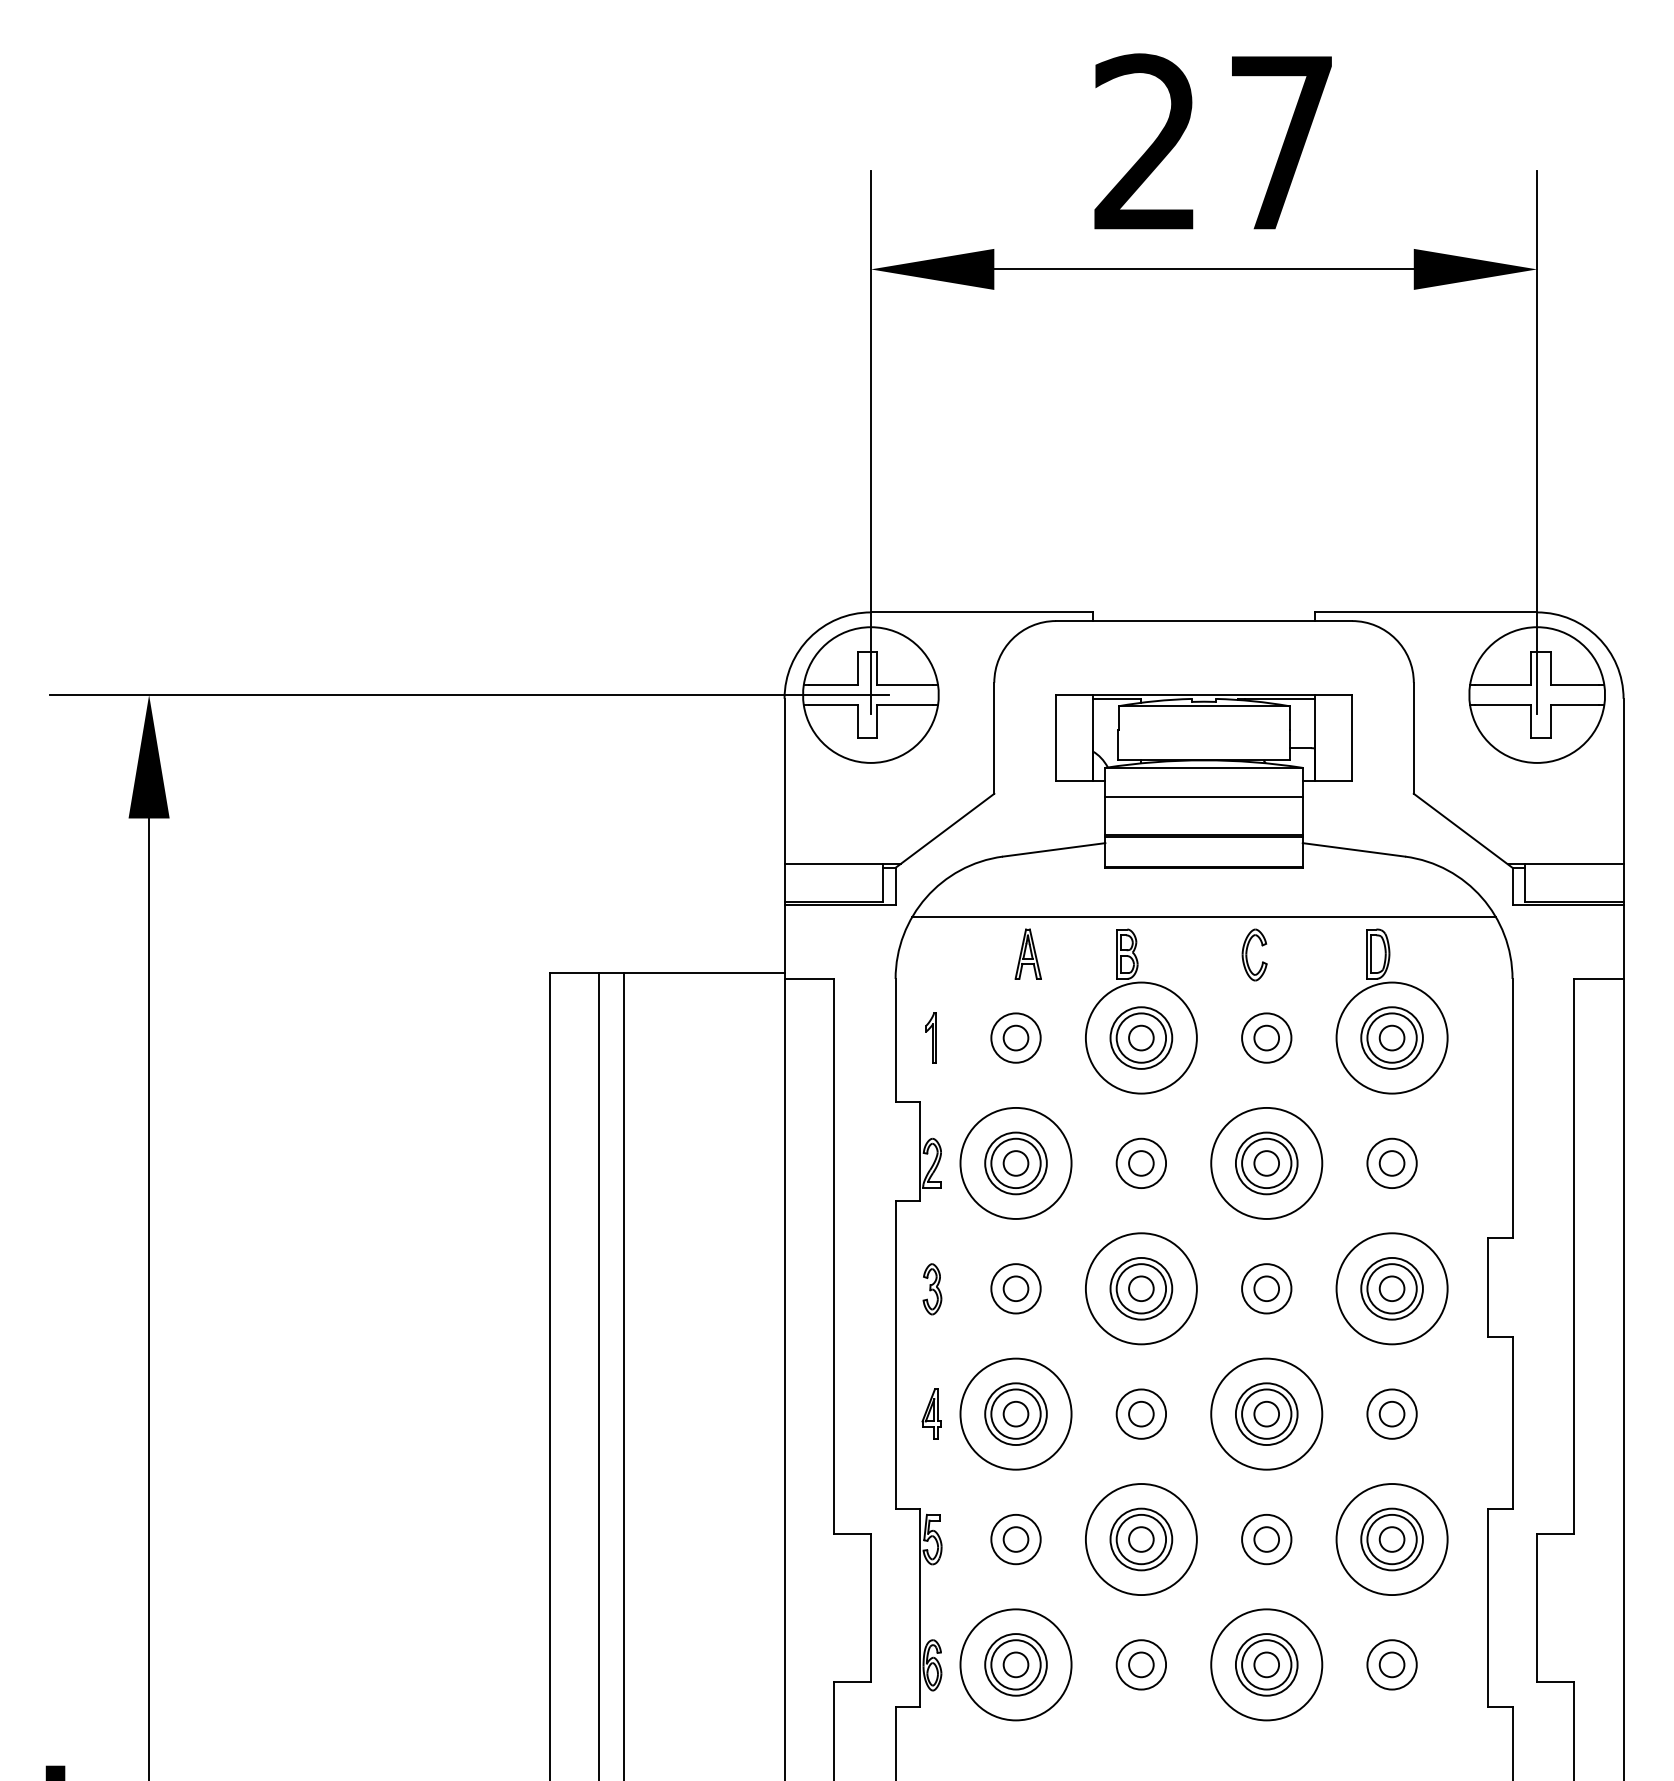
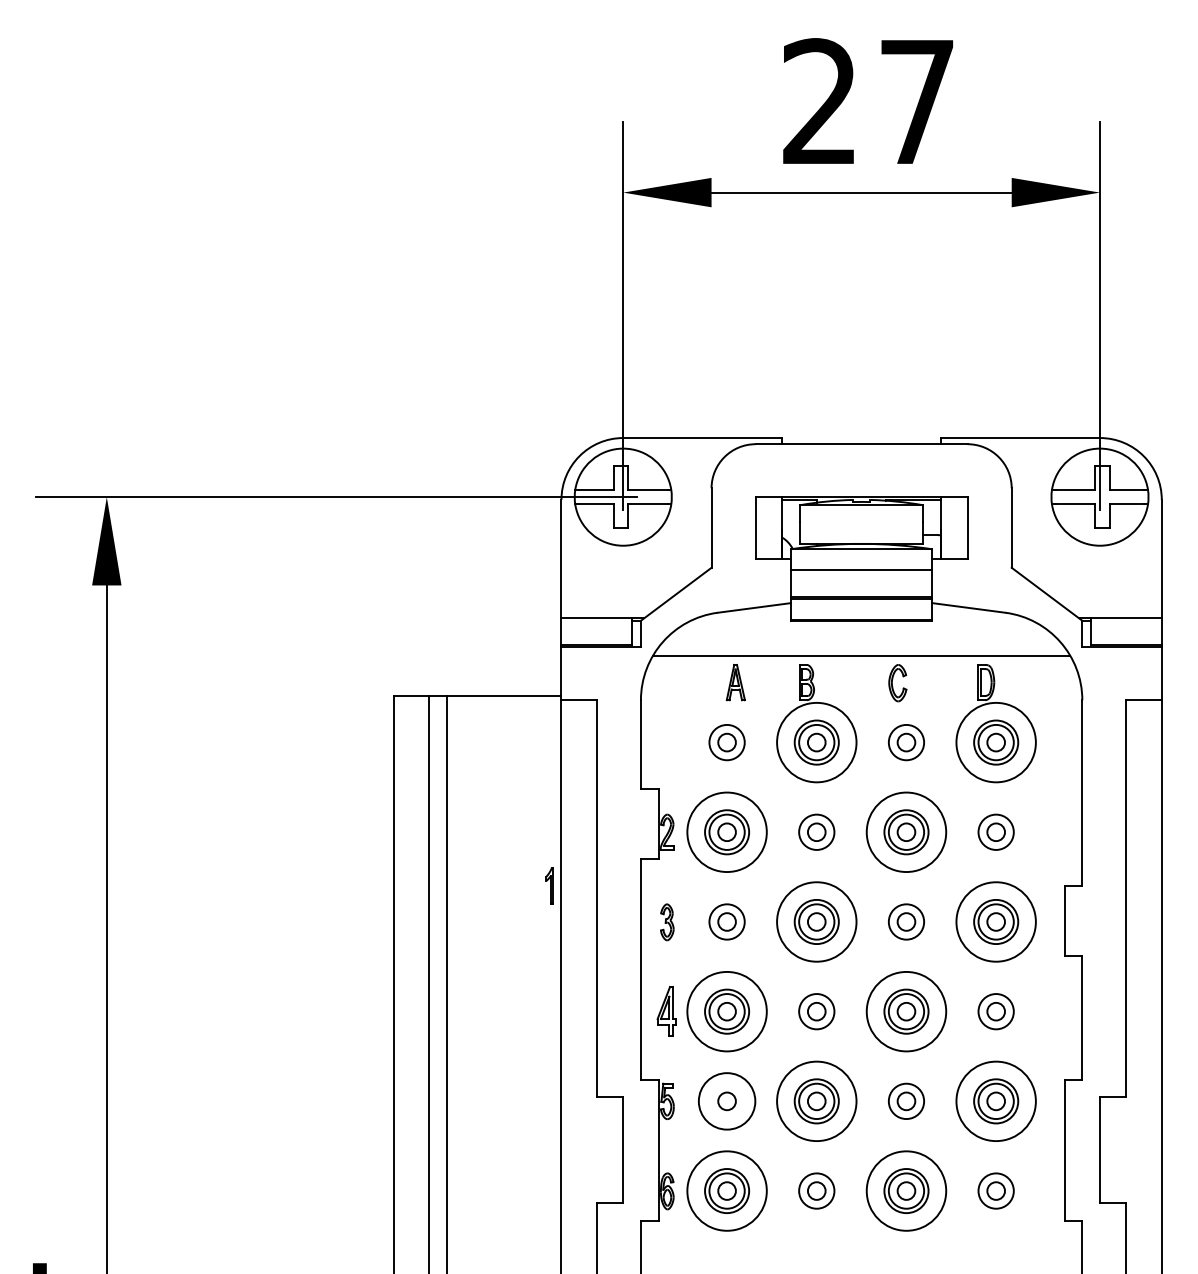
part: (930, 1037) -> (549, 885), moved
part: (931, 1413) -> (666, 1011), size x1.4
circle: (1015, 1539) -> (726, 1101), size x1.6

